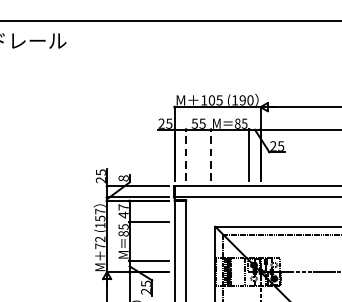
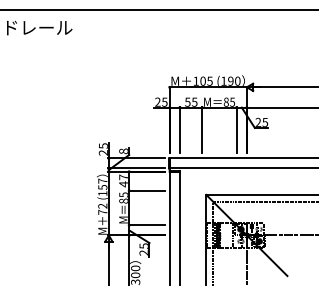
line: (185, 154) -> (179, 129), dashed -> solid
line: (211, 154) -> (202, 129), dashed -> solid

